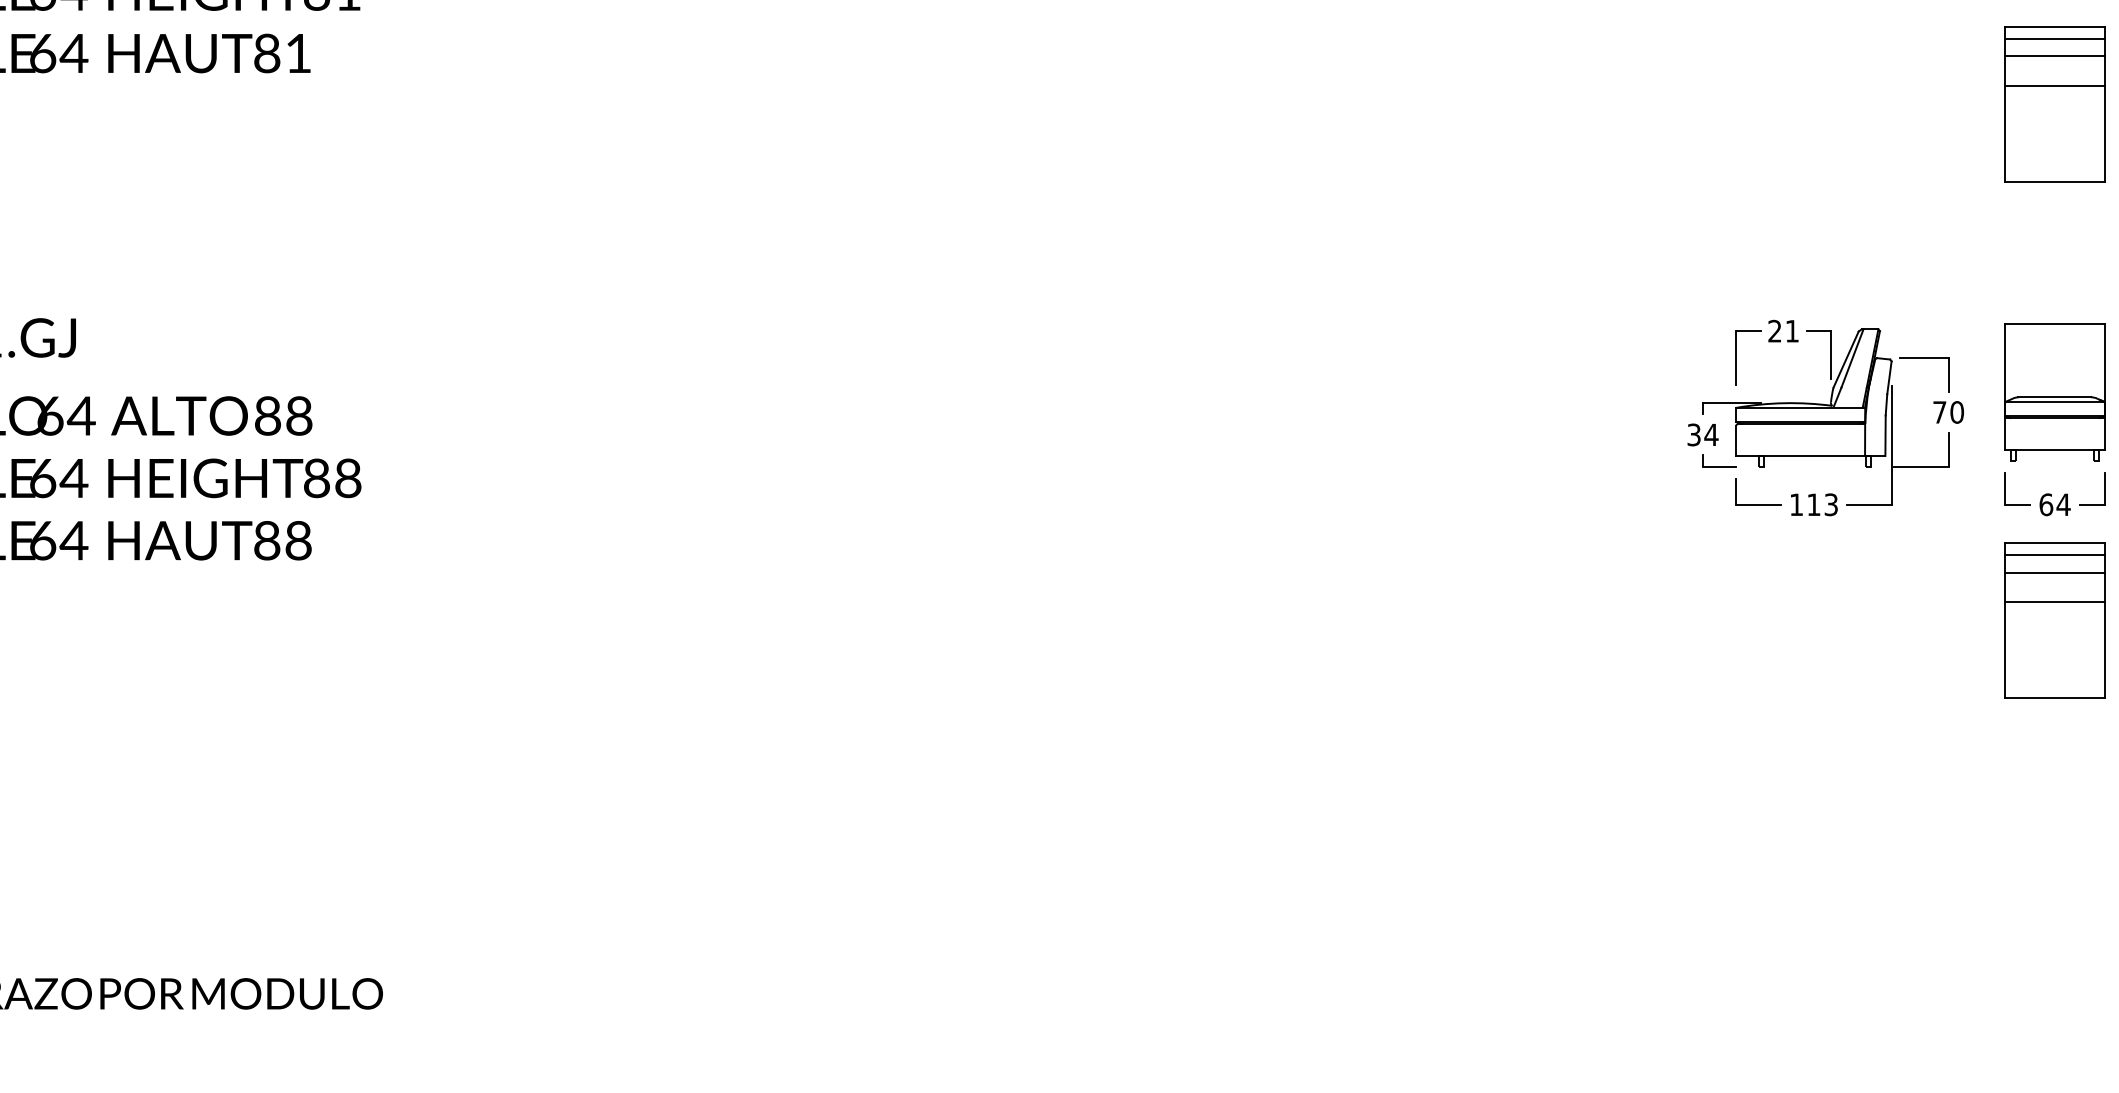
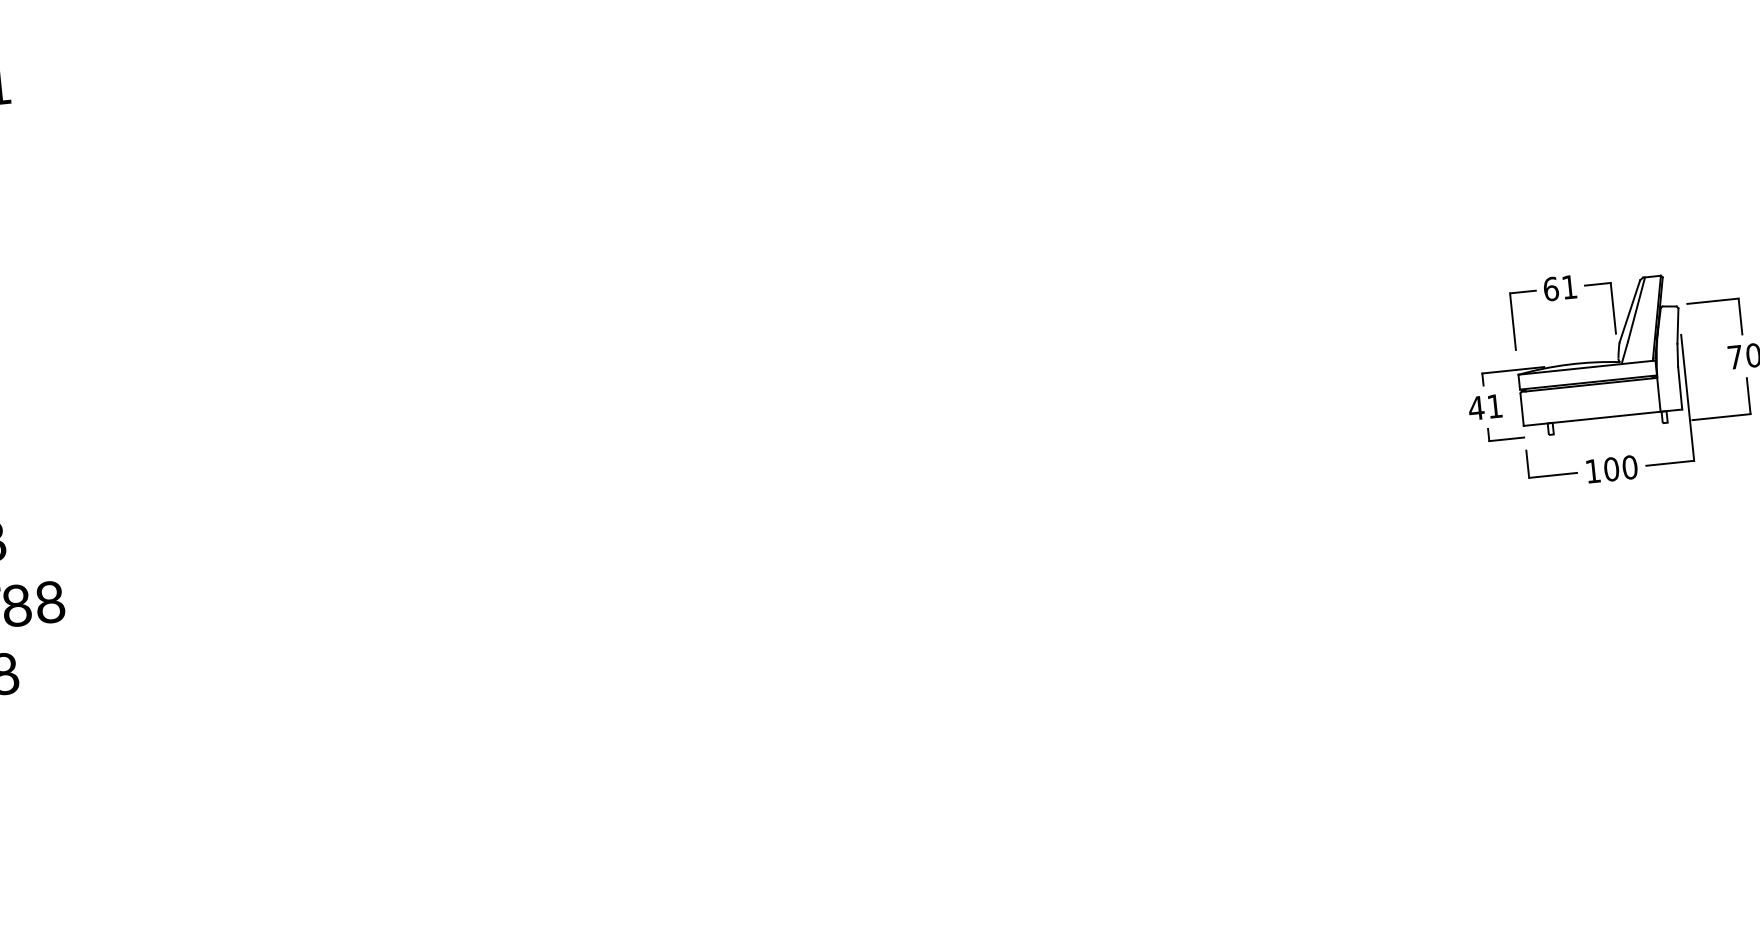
text: (1774, 330) -> (1550, 288), 21 -> 61
text: (1702, 434) -> (1485, 406), 34 -> 41
text: (1822, 504) -> (1620, 468), 113 -> 100

